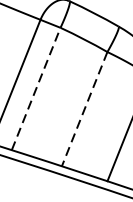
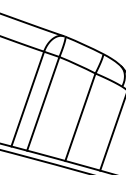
line: (36, 88) -> (43, 103), dashed -> solid
line: (84, 109) -> (80, 117), dashed -> solid

